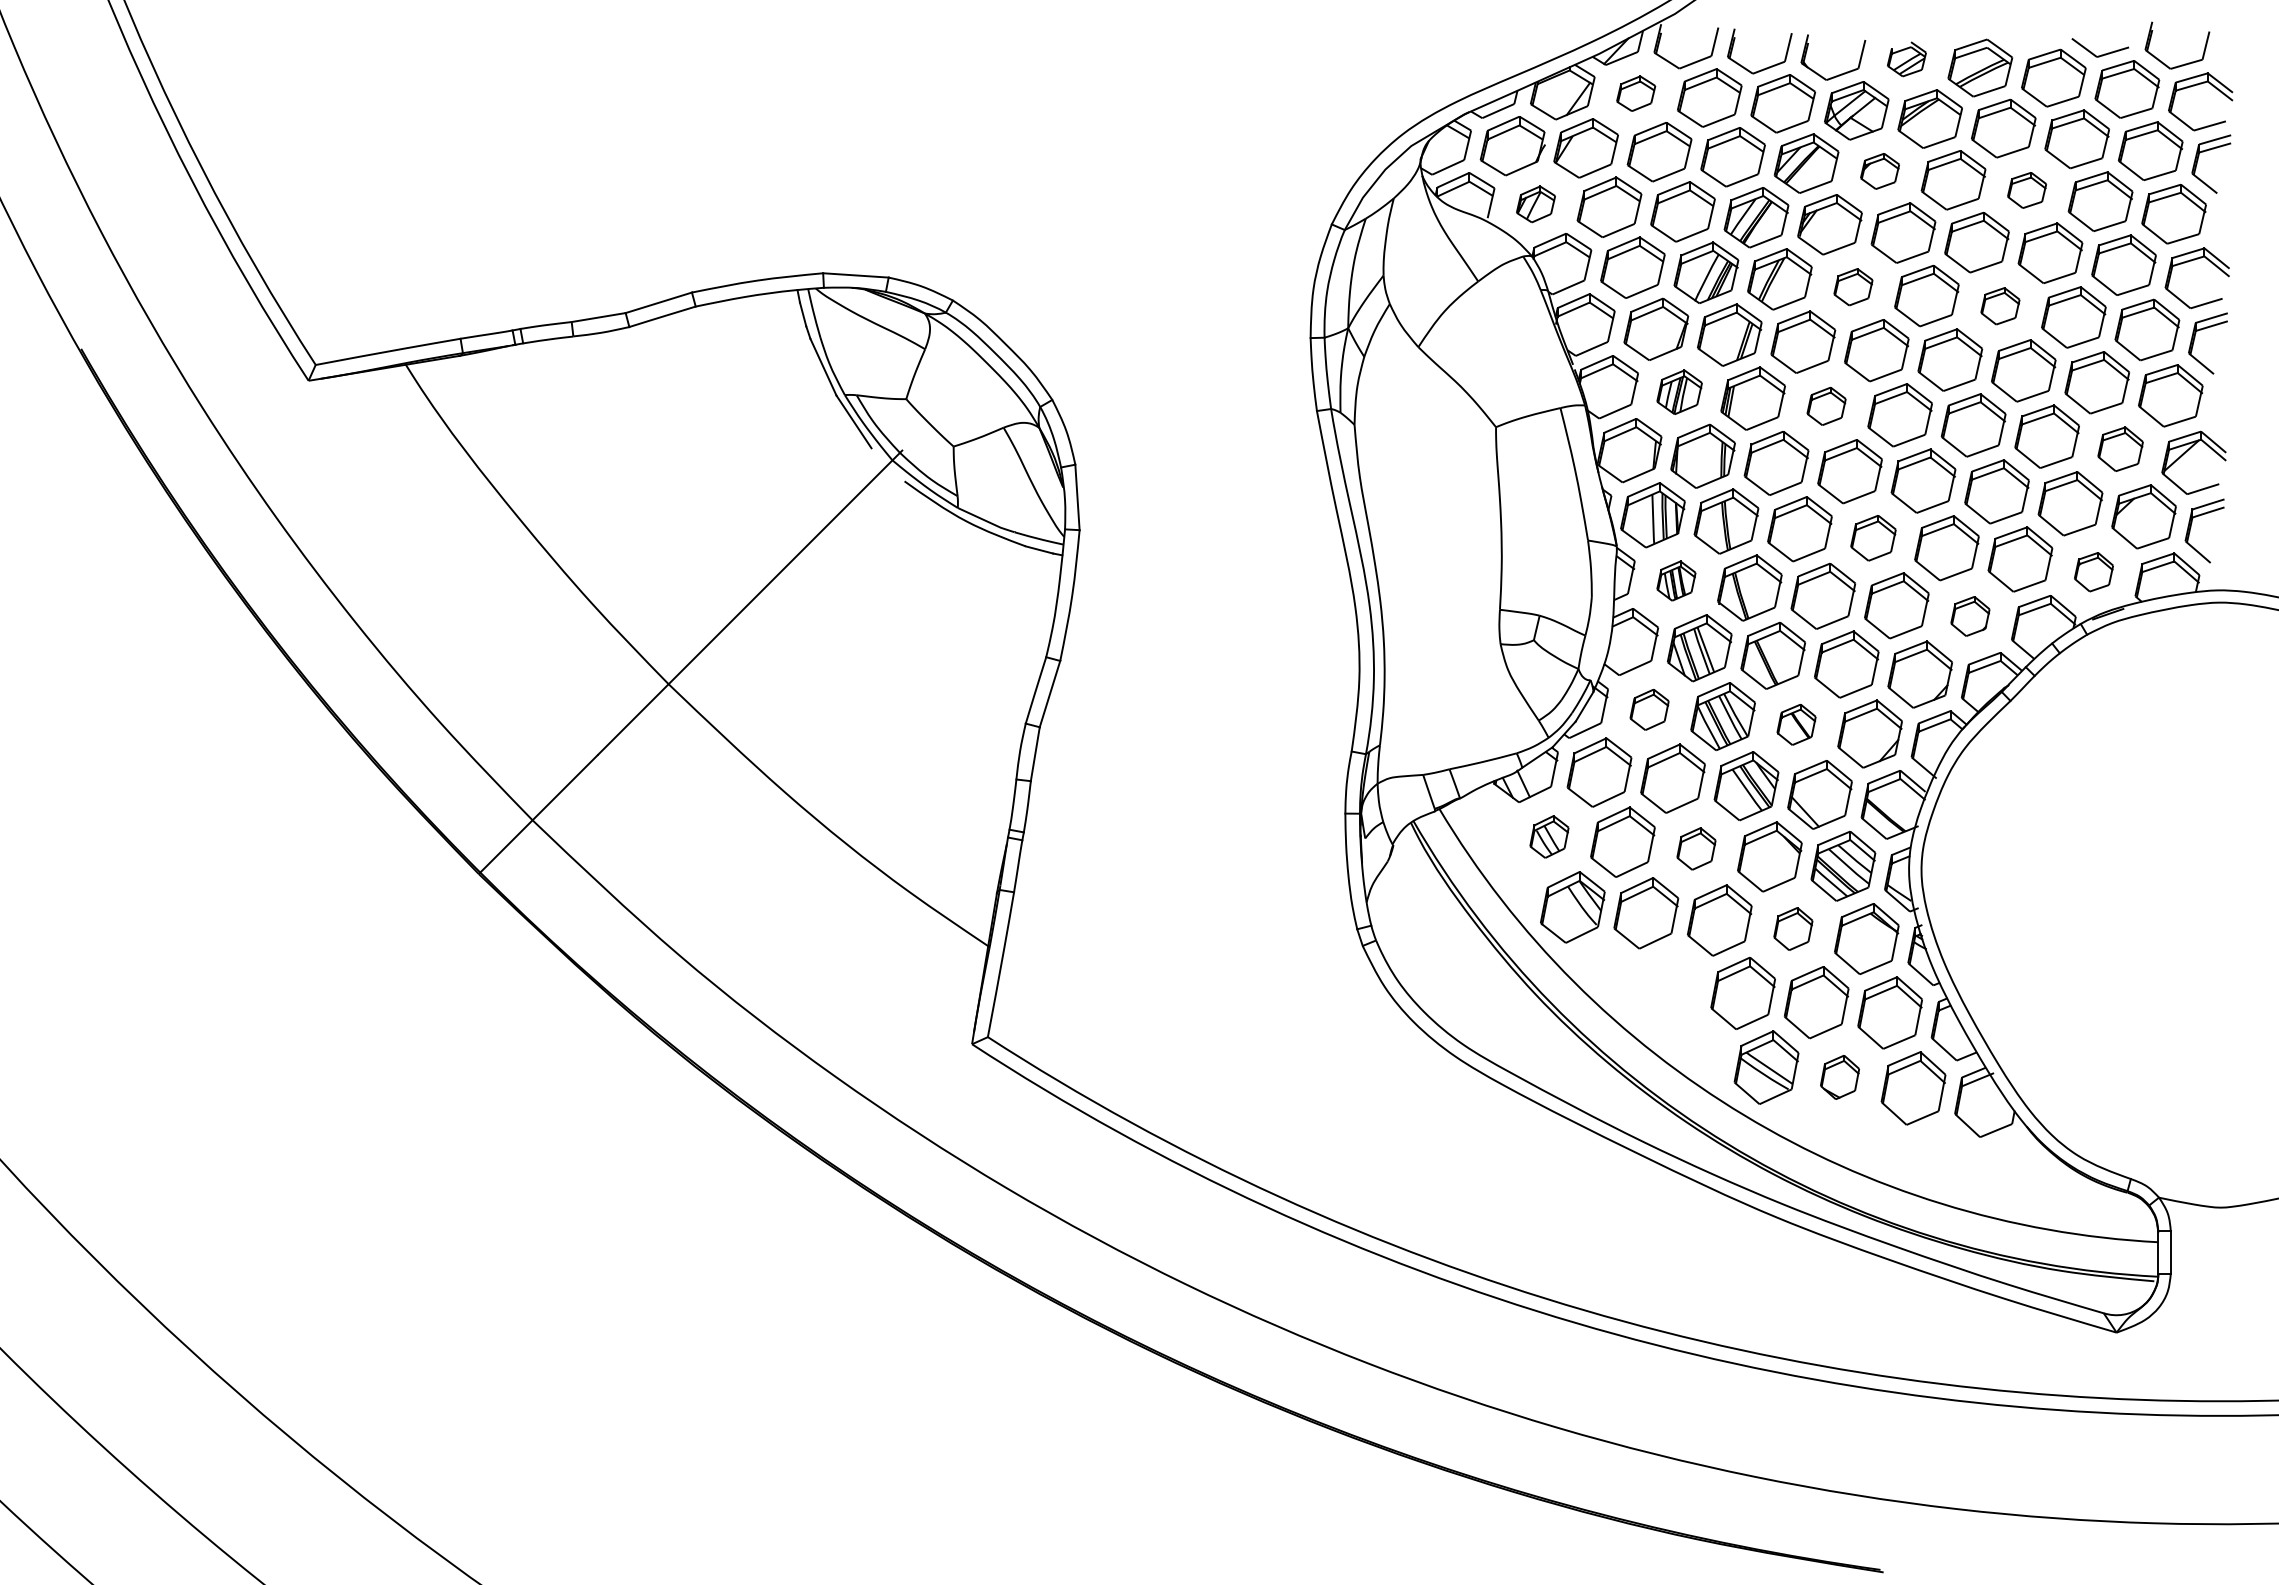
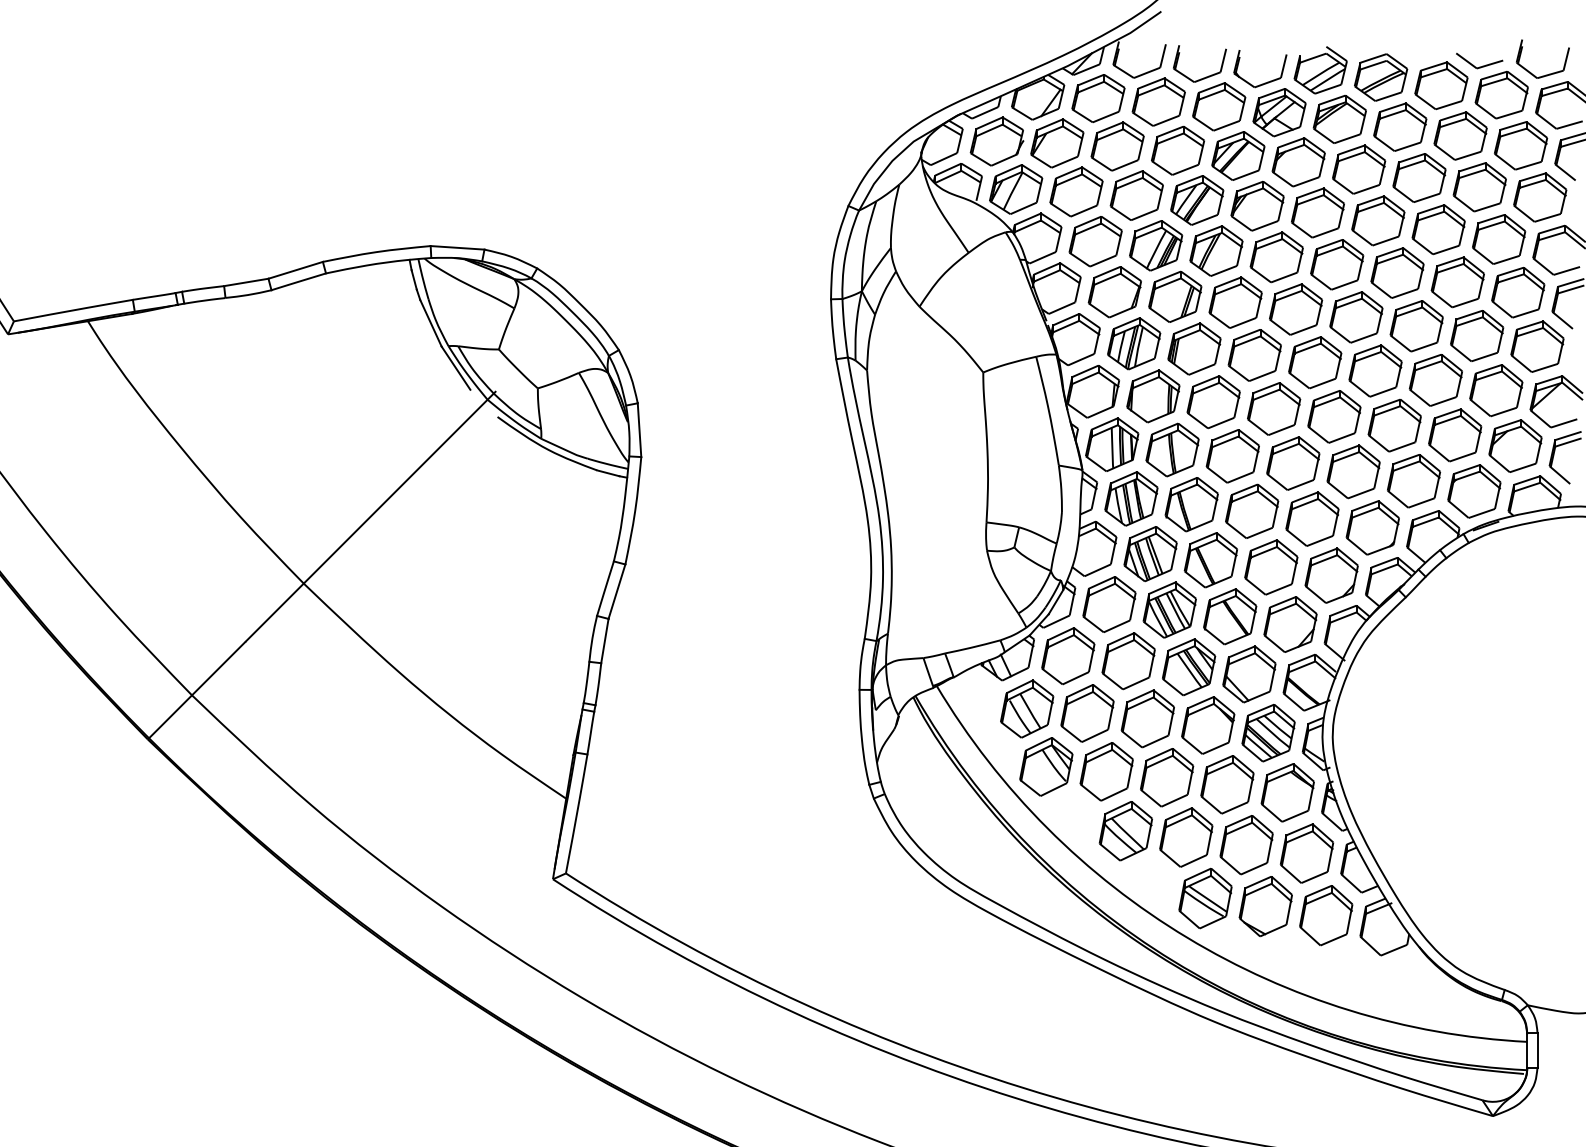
part: (1906, 59) -> (1320, 70), size x1.67
part: (1635, 93) -> (1097, 98), size x1.67
part: (1879, 171) -> (1298, 162), size x1.67
part: (2026, 190) -> (1418, 178), size x1.67
part: (1535, 204) -> (1015, 189), size x1.67
part: (1853, 287) -> (1276, 257), size x1.67
part: (2000, 306) -> (1397, 273), size x1.67
part: (1679, 392) -> (1133, 343), size x1.43
part: (1826, 406) -> (1254, 355), size x1.67
part: (2120, 449) -> (1496, 390), size x1.43
part: (1873, 538) -> (1293, 463), size x1.43
part: (2093, 572) -> (1473, 491), size x1.67
part: (1676, 580) -> (1131, 498), size x1.67
part: (1970, 616) -> (1372, 527), size x1.67
part: (1649, 709) -> (1109, 604), size x1.67
part: (1796, 724) -> (1230, 616), size x1.67
part: (1549, 836) -> (1027, 708), size x1.67
part: (1696, 848) -> (1147, 718), size x1.67
part: (1793, 928) -> (1227, 784), size x1.67
part: (1669, 985) -> (1125, 831), added
part: (1839, 1077) -> (1265, 906), size x1.67

